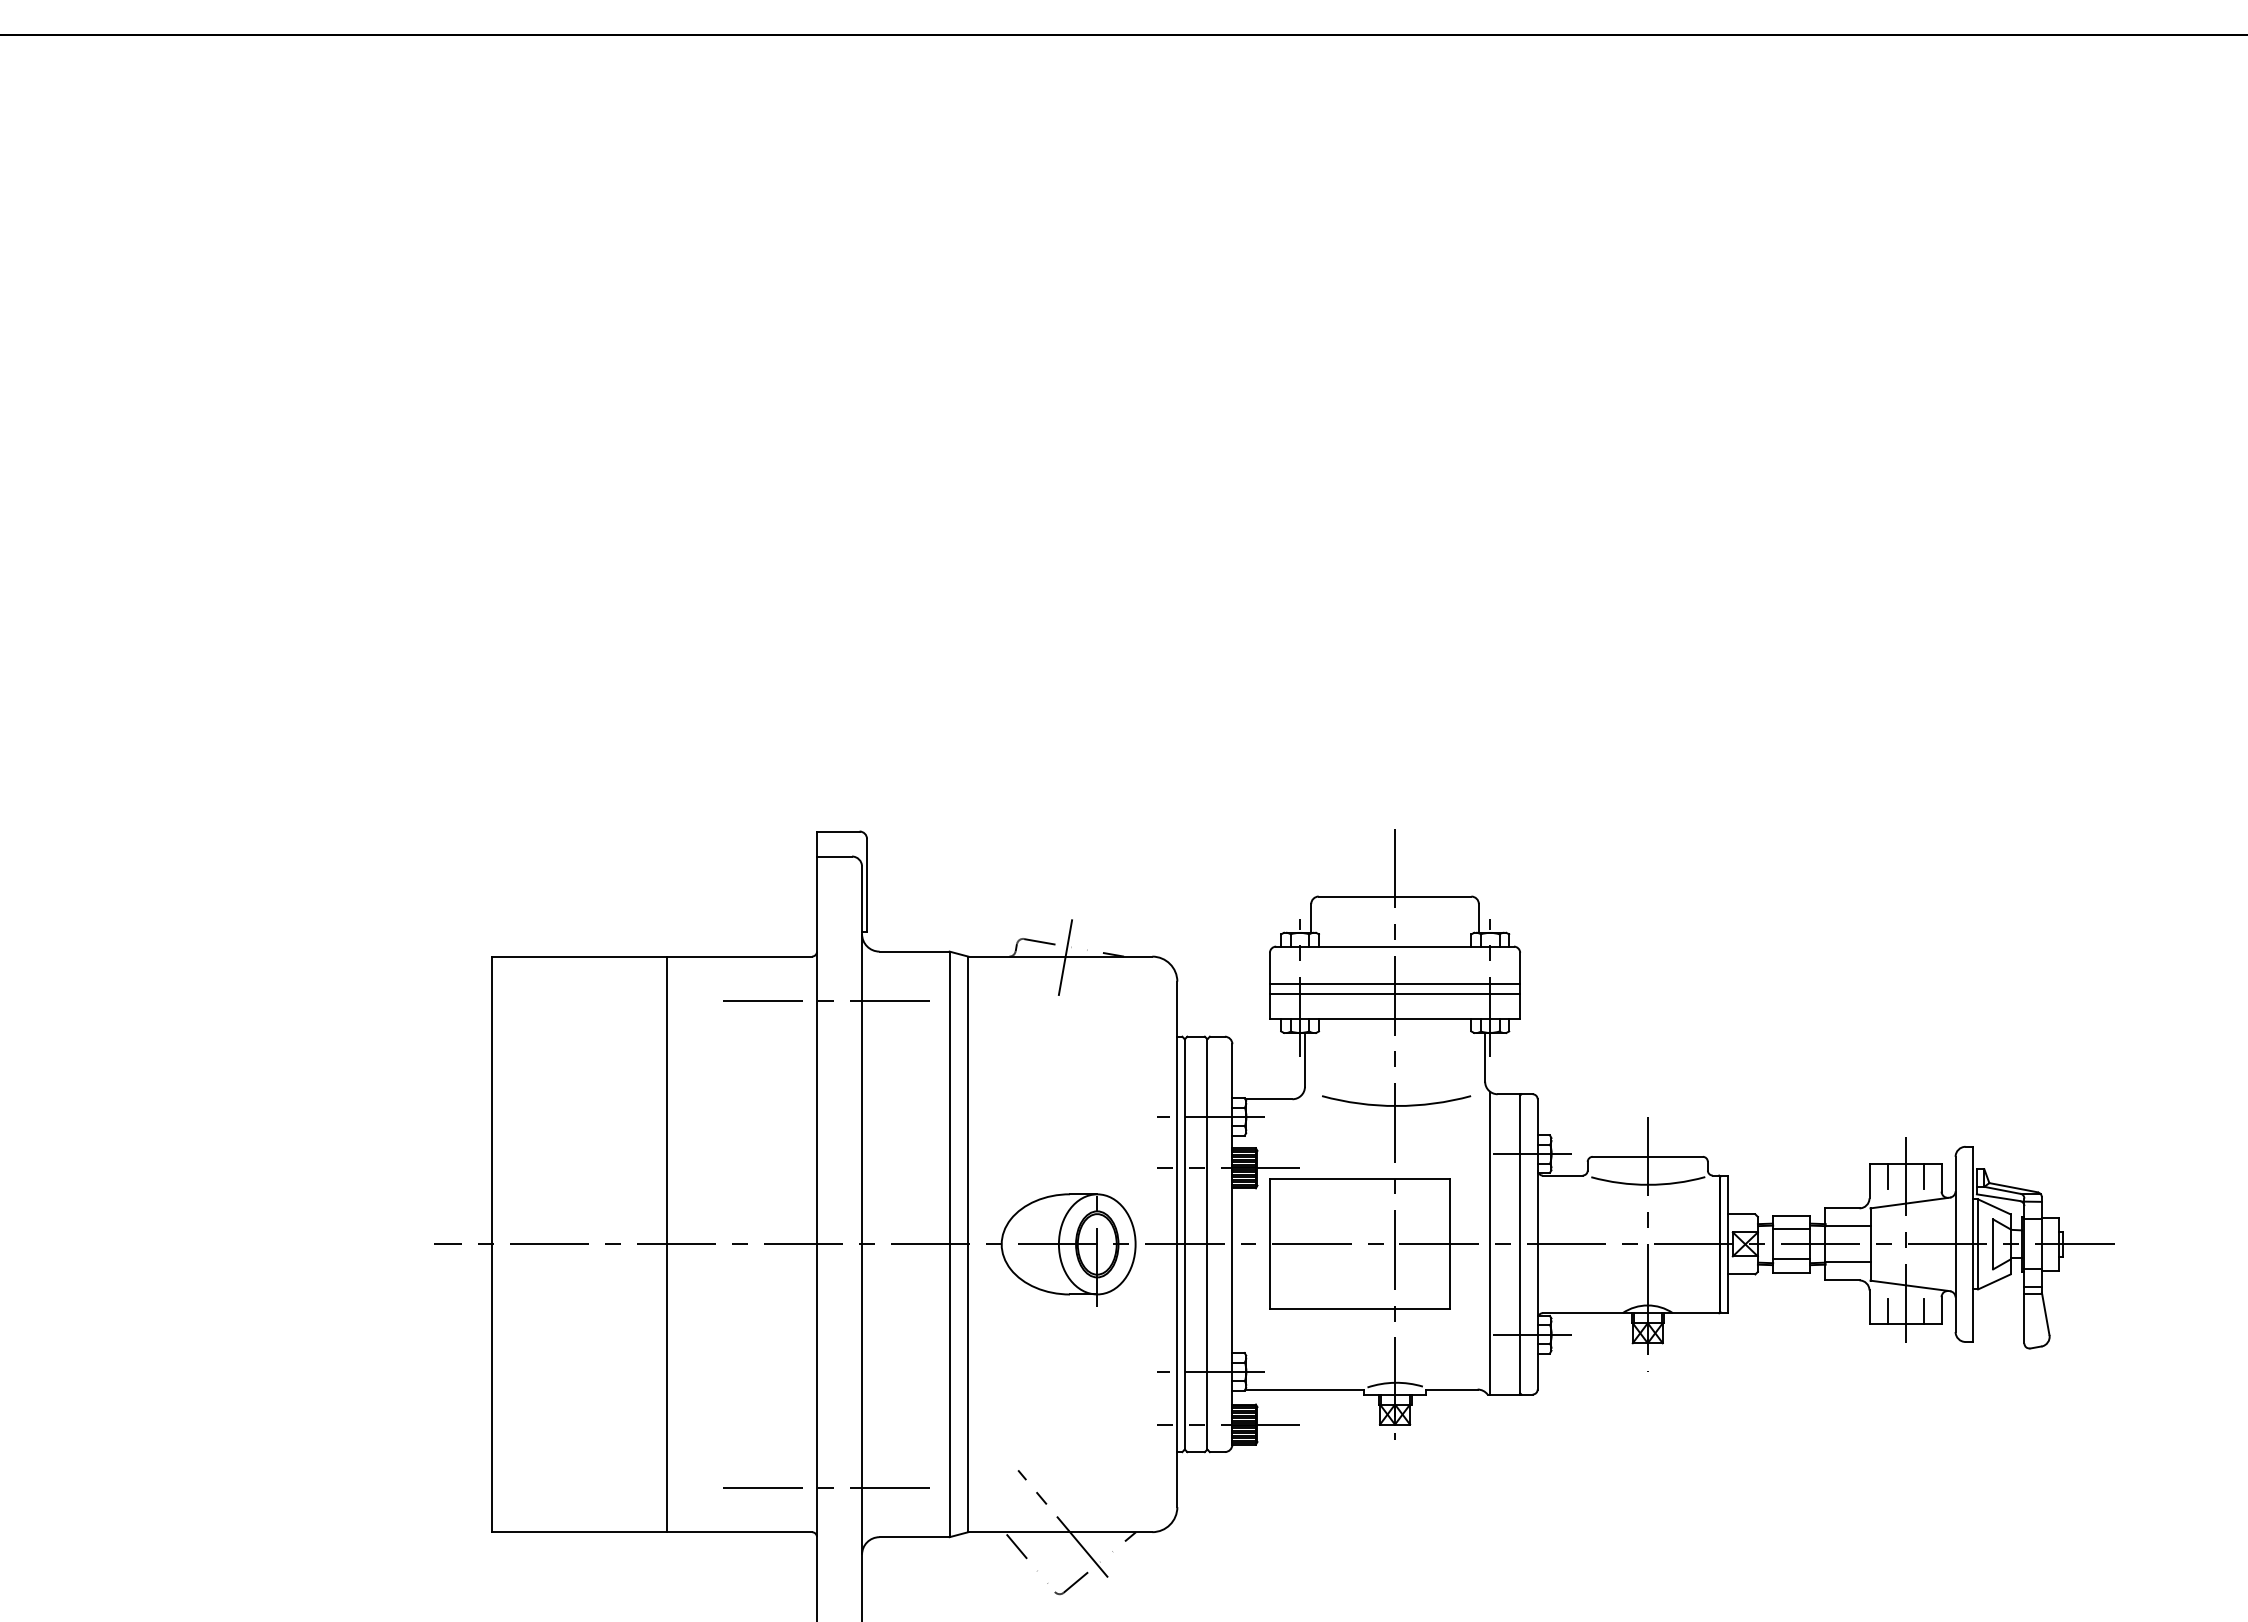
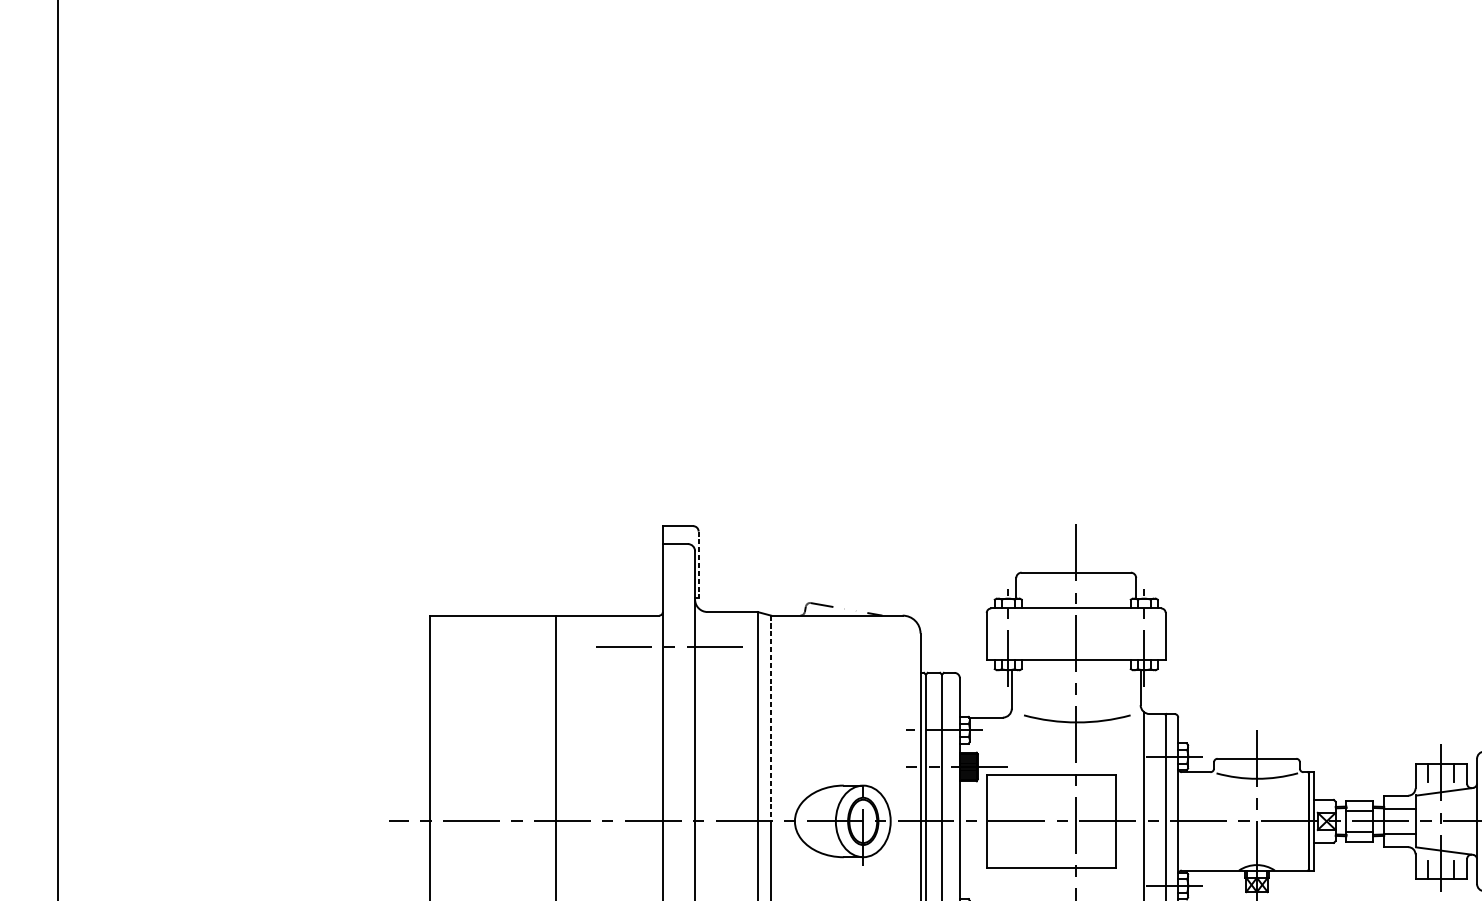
line: (867, 885) -> (698, 564), solid -> dashed
line: (1065, 957) -> (840, 616), removed
line: (1394, 984) -> (1075, 635), removed
line: (1394, 994) -> (1075, 642), removed
line: (968, 1100) -> (771, 718), solid -> dashed

